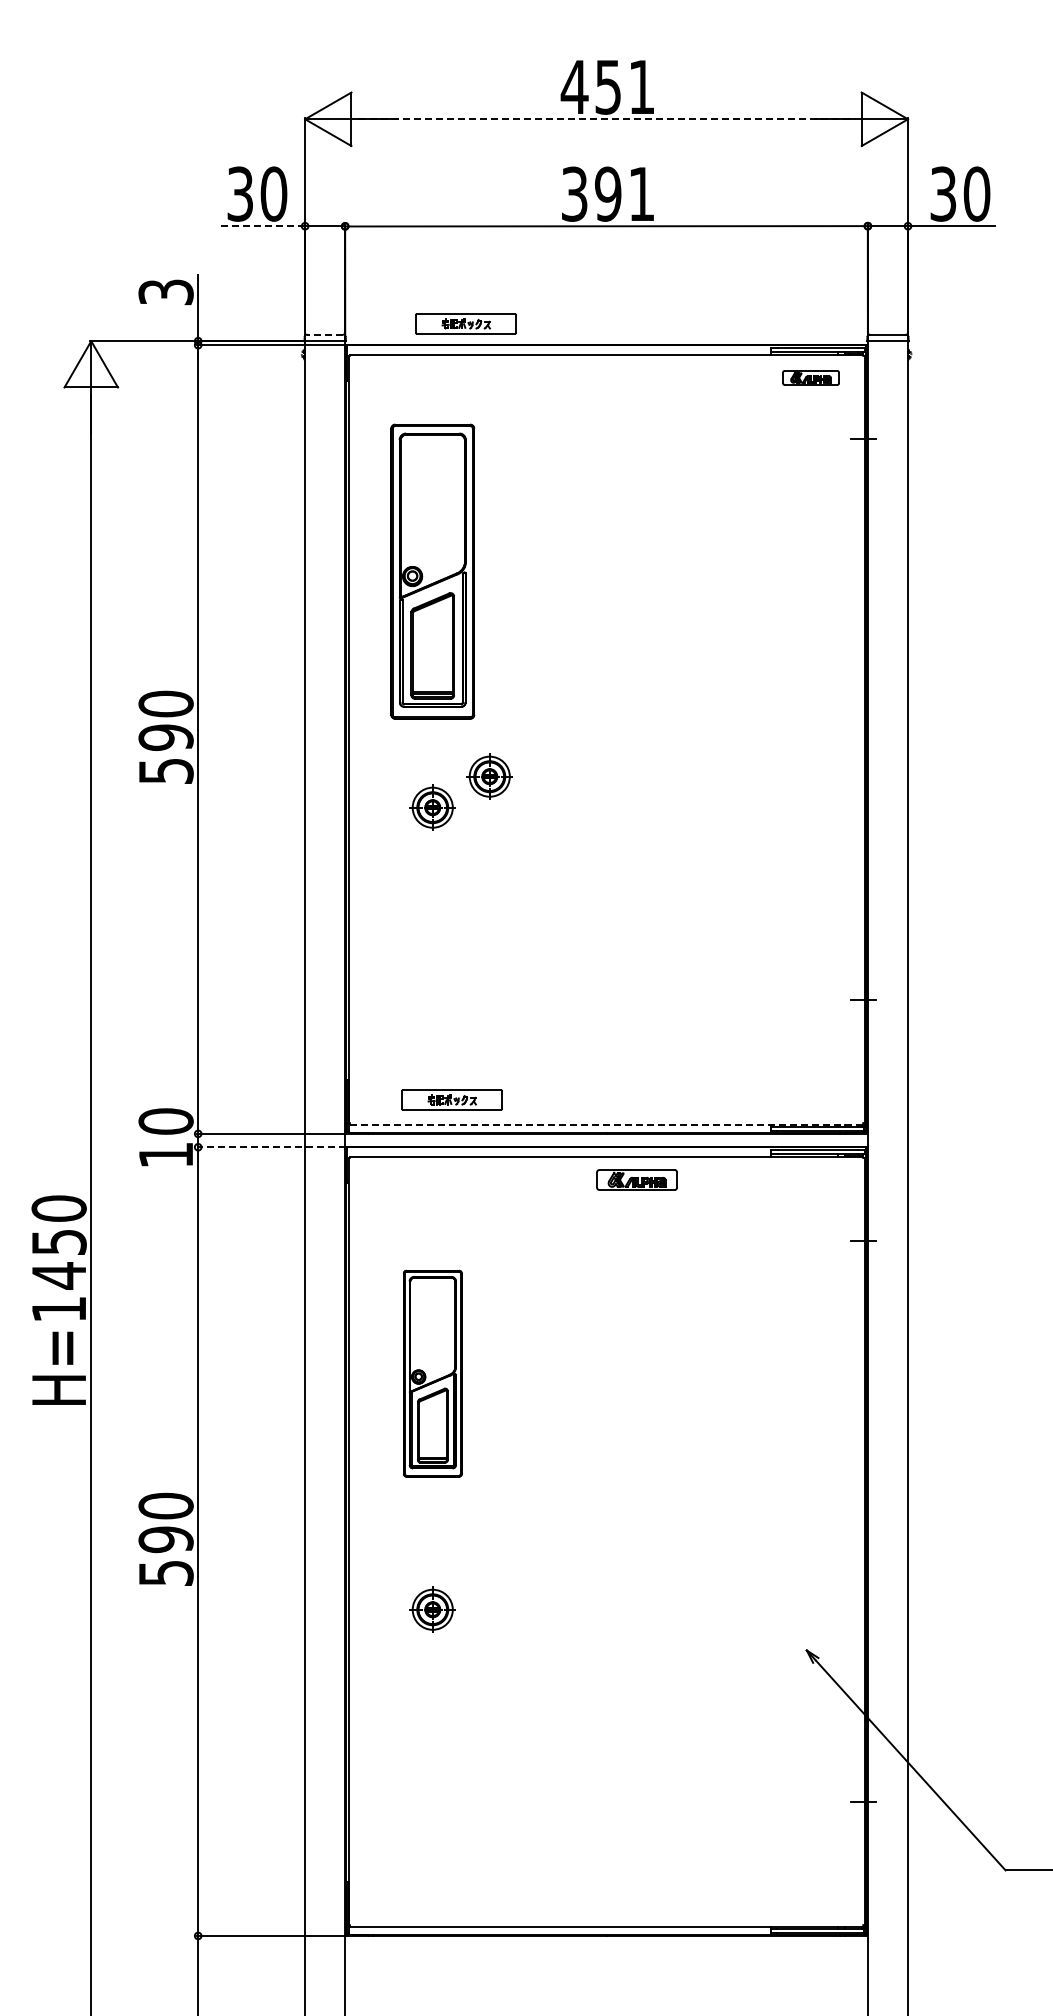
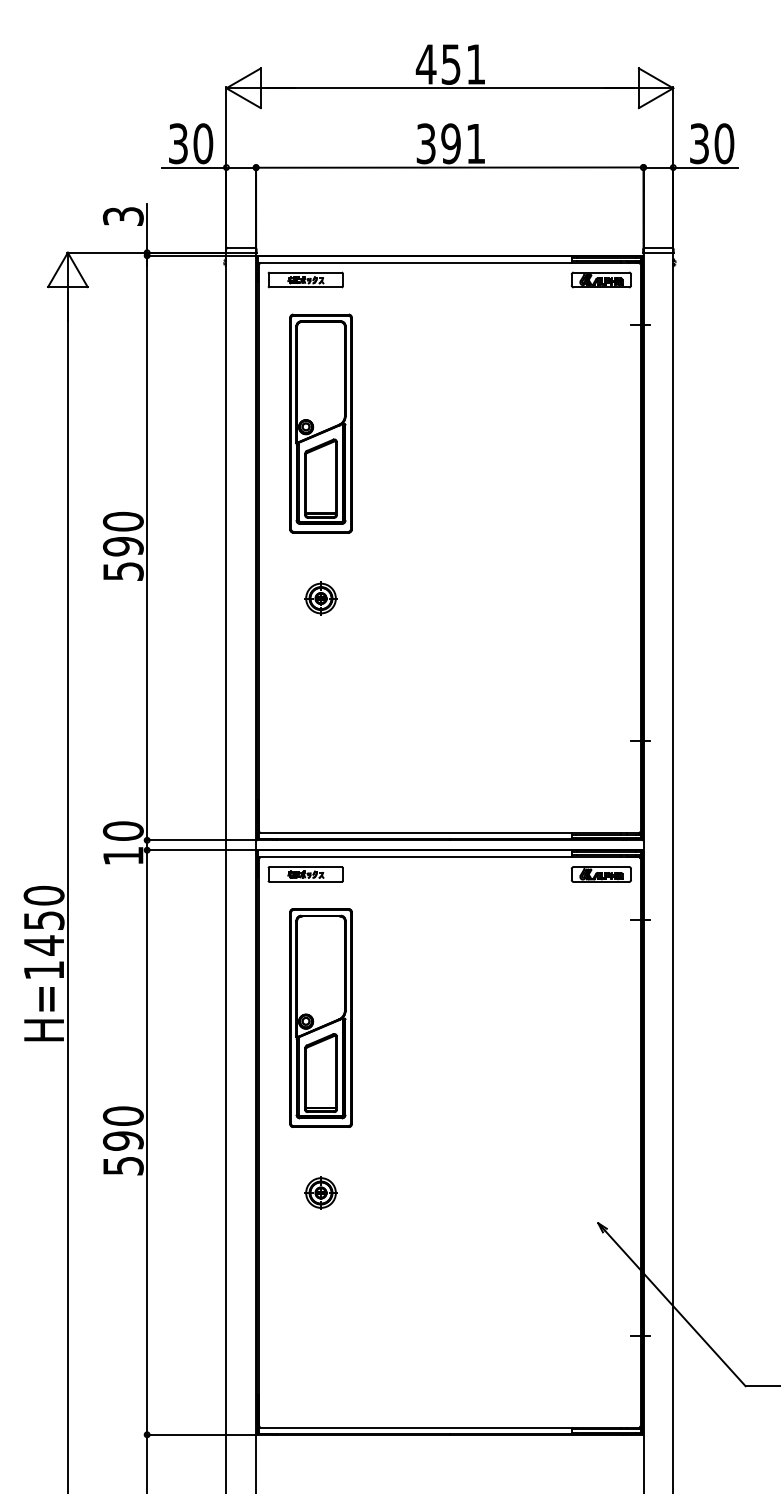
line: (606, 119) -> (449, 88), dashed -> solid
line: (261, 226) -> (194, 167), dashed -> solid
part: (465, 323) -> (305, 279), moved
line: (325, 334) -> (241, 247), dashed -> solid
part: (810, 377) -> (601, 279), size x1.43
part: (489, 776) -> (363, 575), removed
part: (451, 1099) -> (305, 874), moved
line: (606, 1124) -> (449, 833), dashed -> solid
line: (271, 1147) -> (201, 850), dashed -> solid
part: (636, 1179) -> (601, 874), moved
part: (432, 1373) -> (320, 1017), size x1.43

